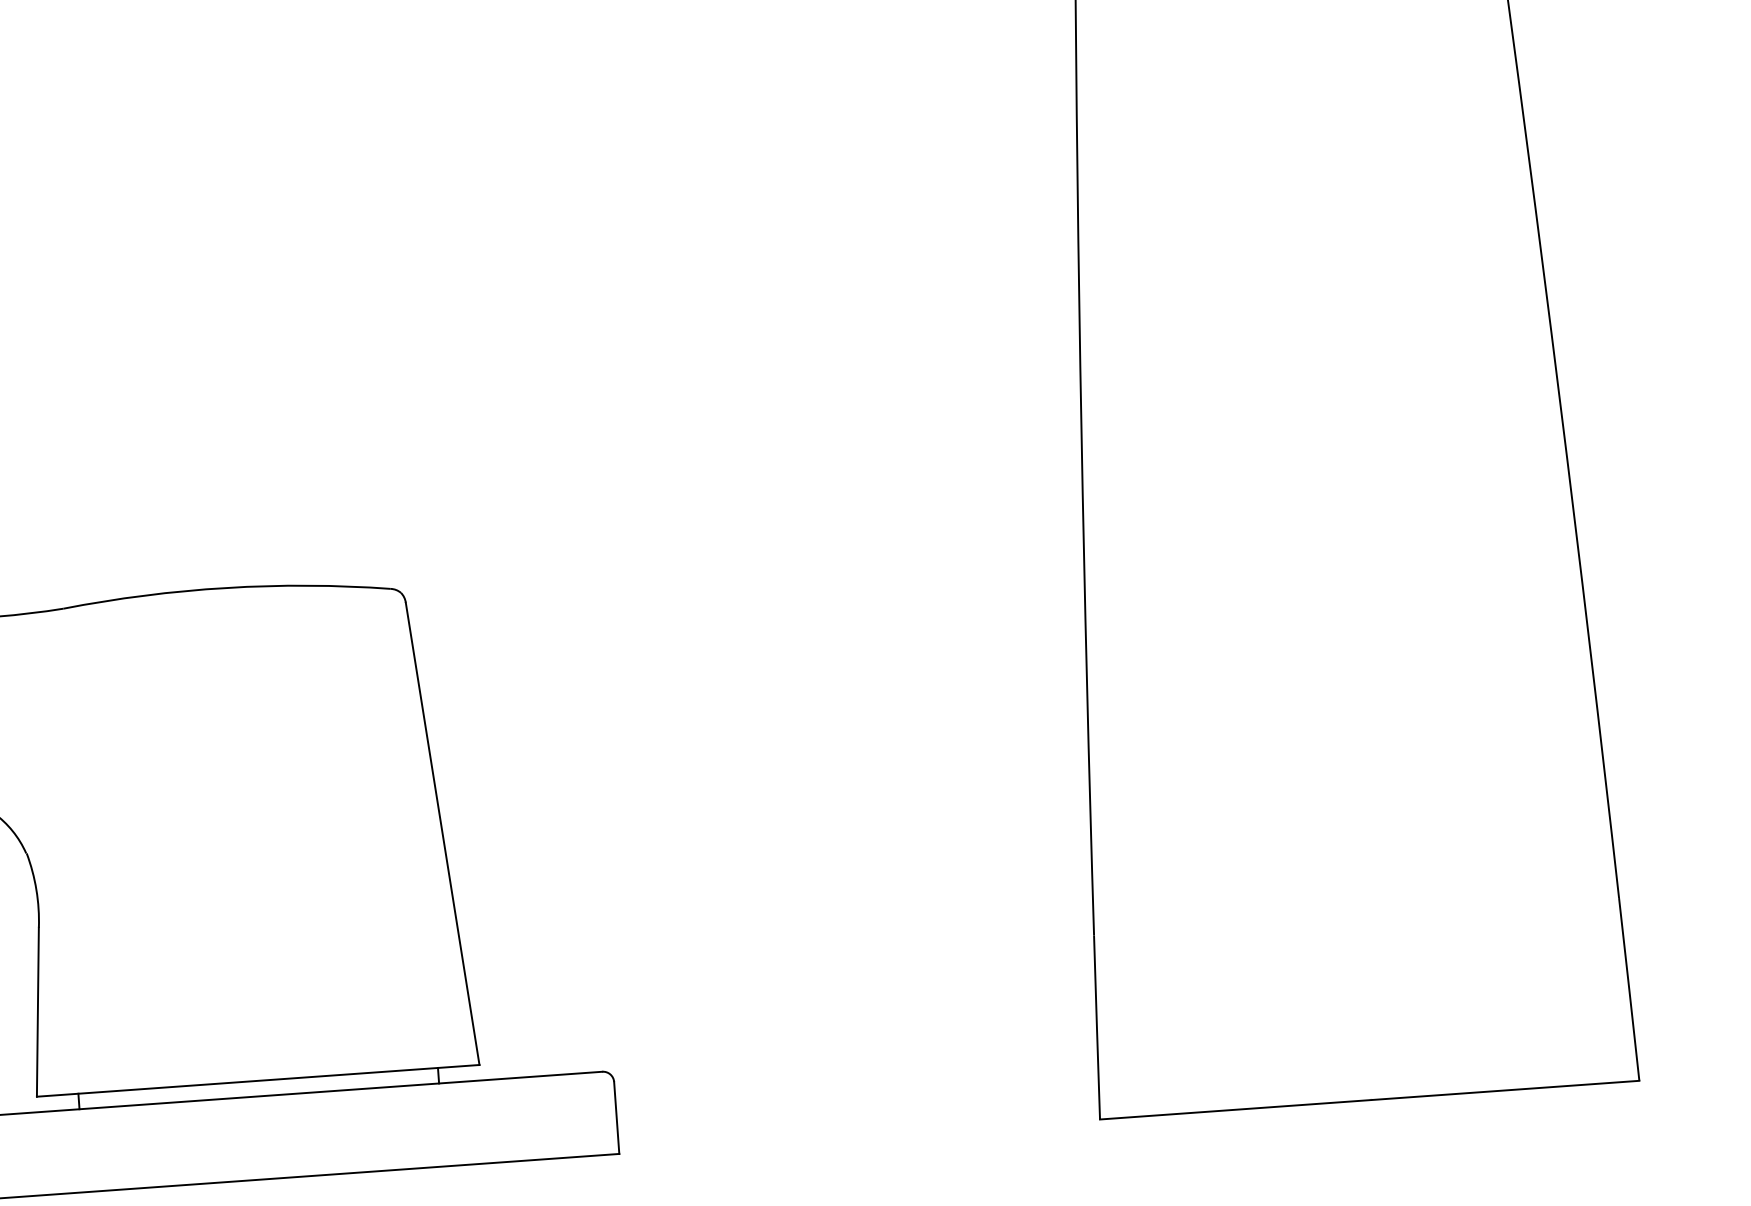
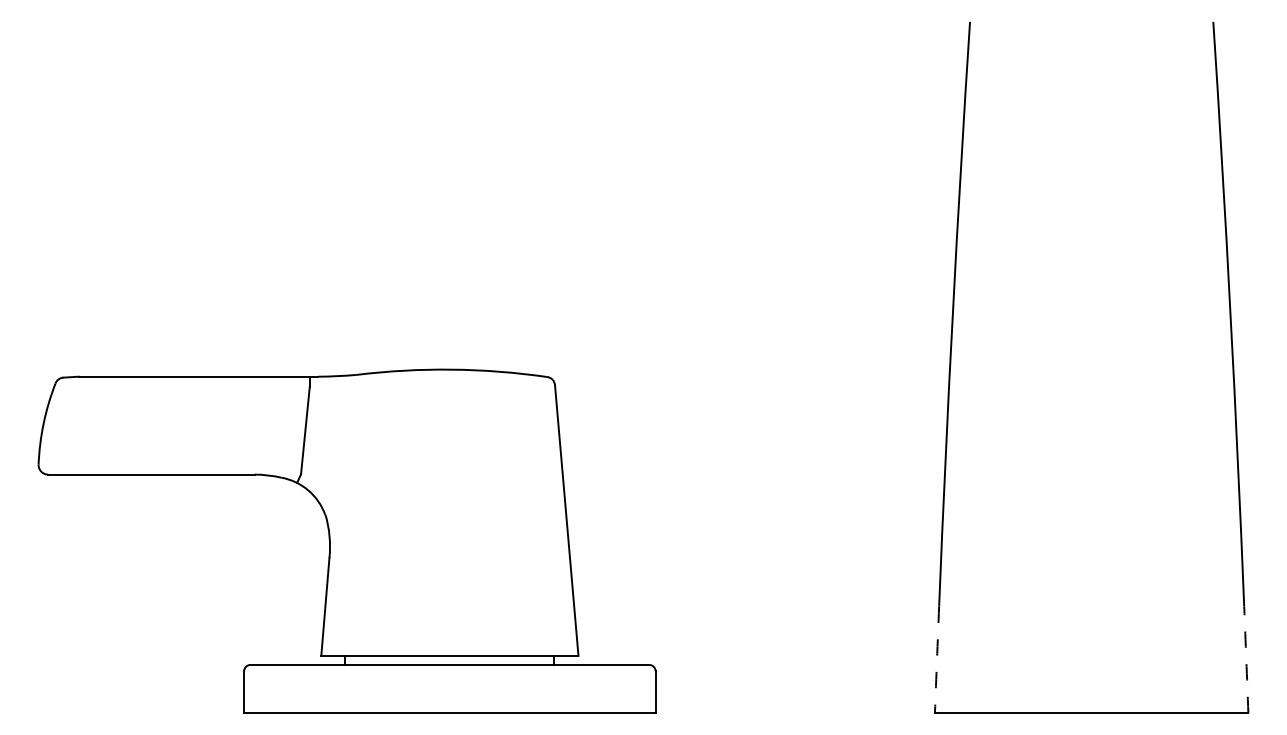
arc: (1629, 988) -> (1246, 659), solid -> dashed
arc: (1097, 1026) -> (937, 659), solid -> dashed

